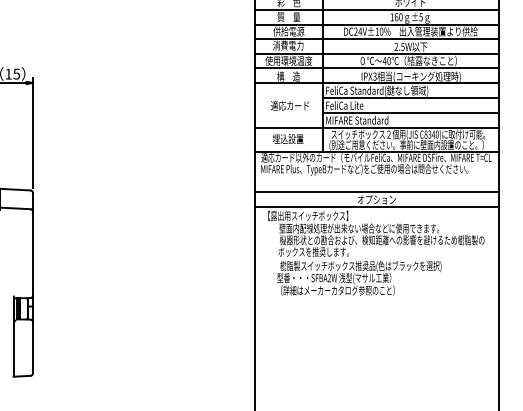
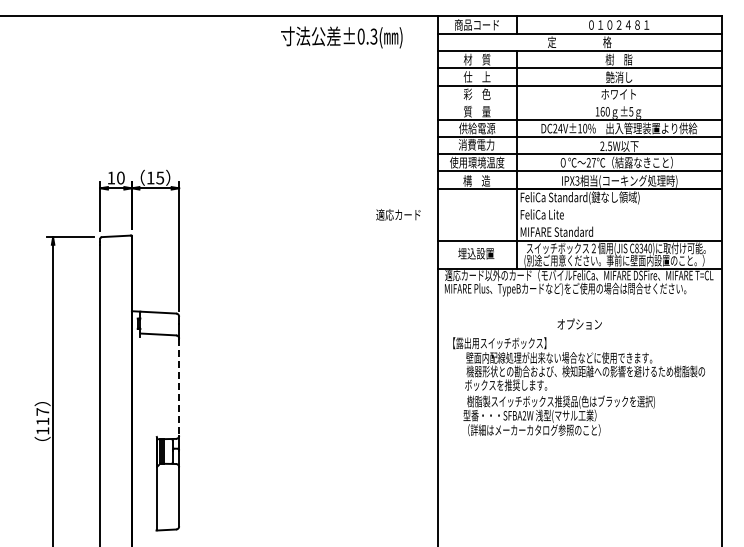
line: (376, 10) -> (579, 103), removed
text: (386, 60) -> (590, 162), 40 -> 27
line: (410, 98) -> (618, 206), removed
text: (289, 105) -> (398, 214), moved
line: (410, 113) -> (618, 223), removed
line: (376, 192) -> (579, 315), removed
line: (376, 207) -> (579, 333), removed
line: (33, 253) -> (179, 387), solid -> dashed

